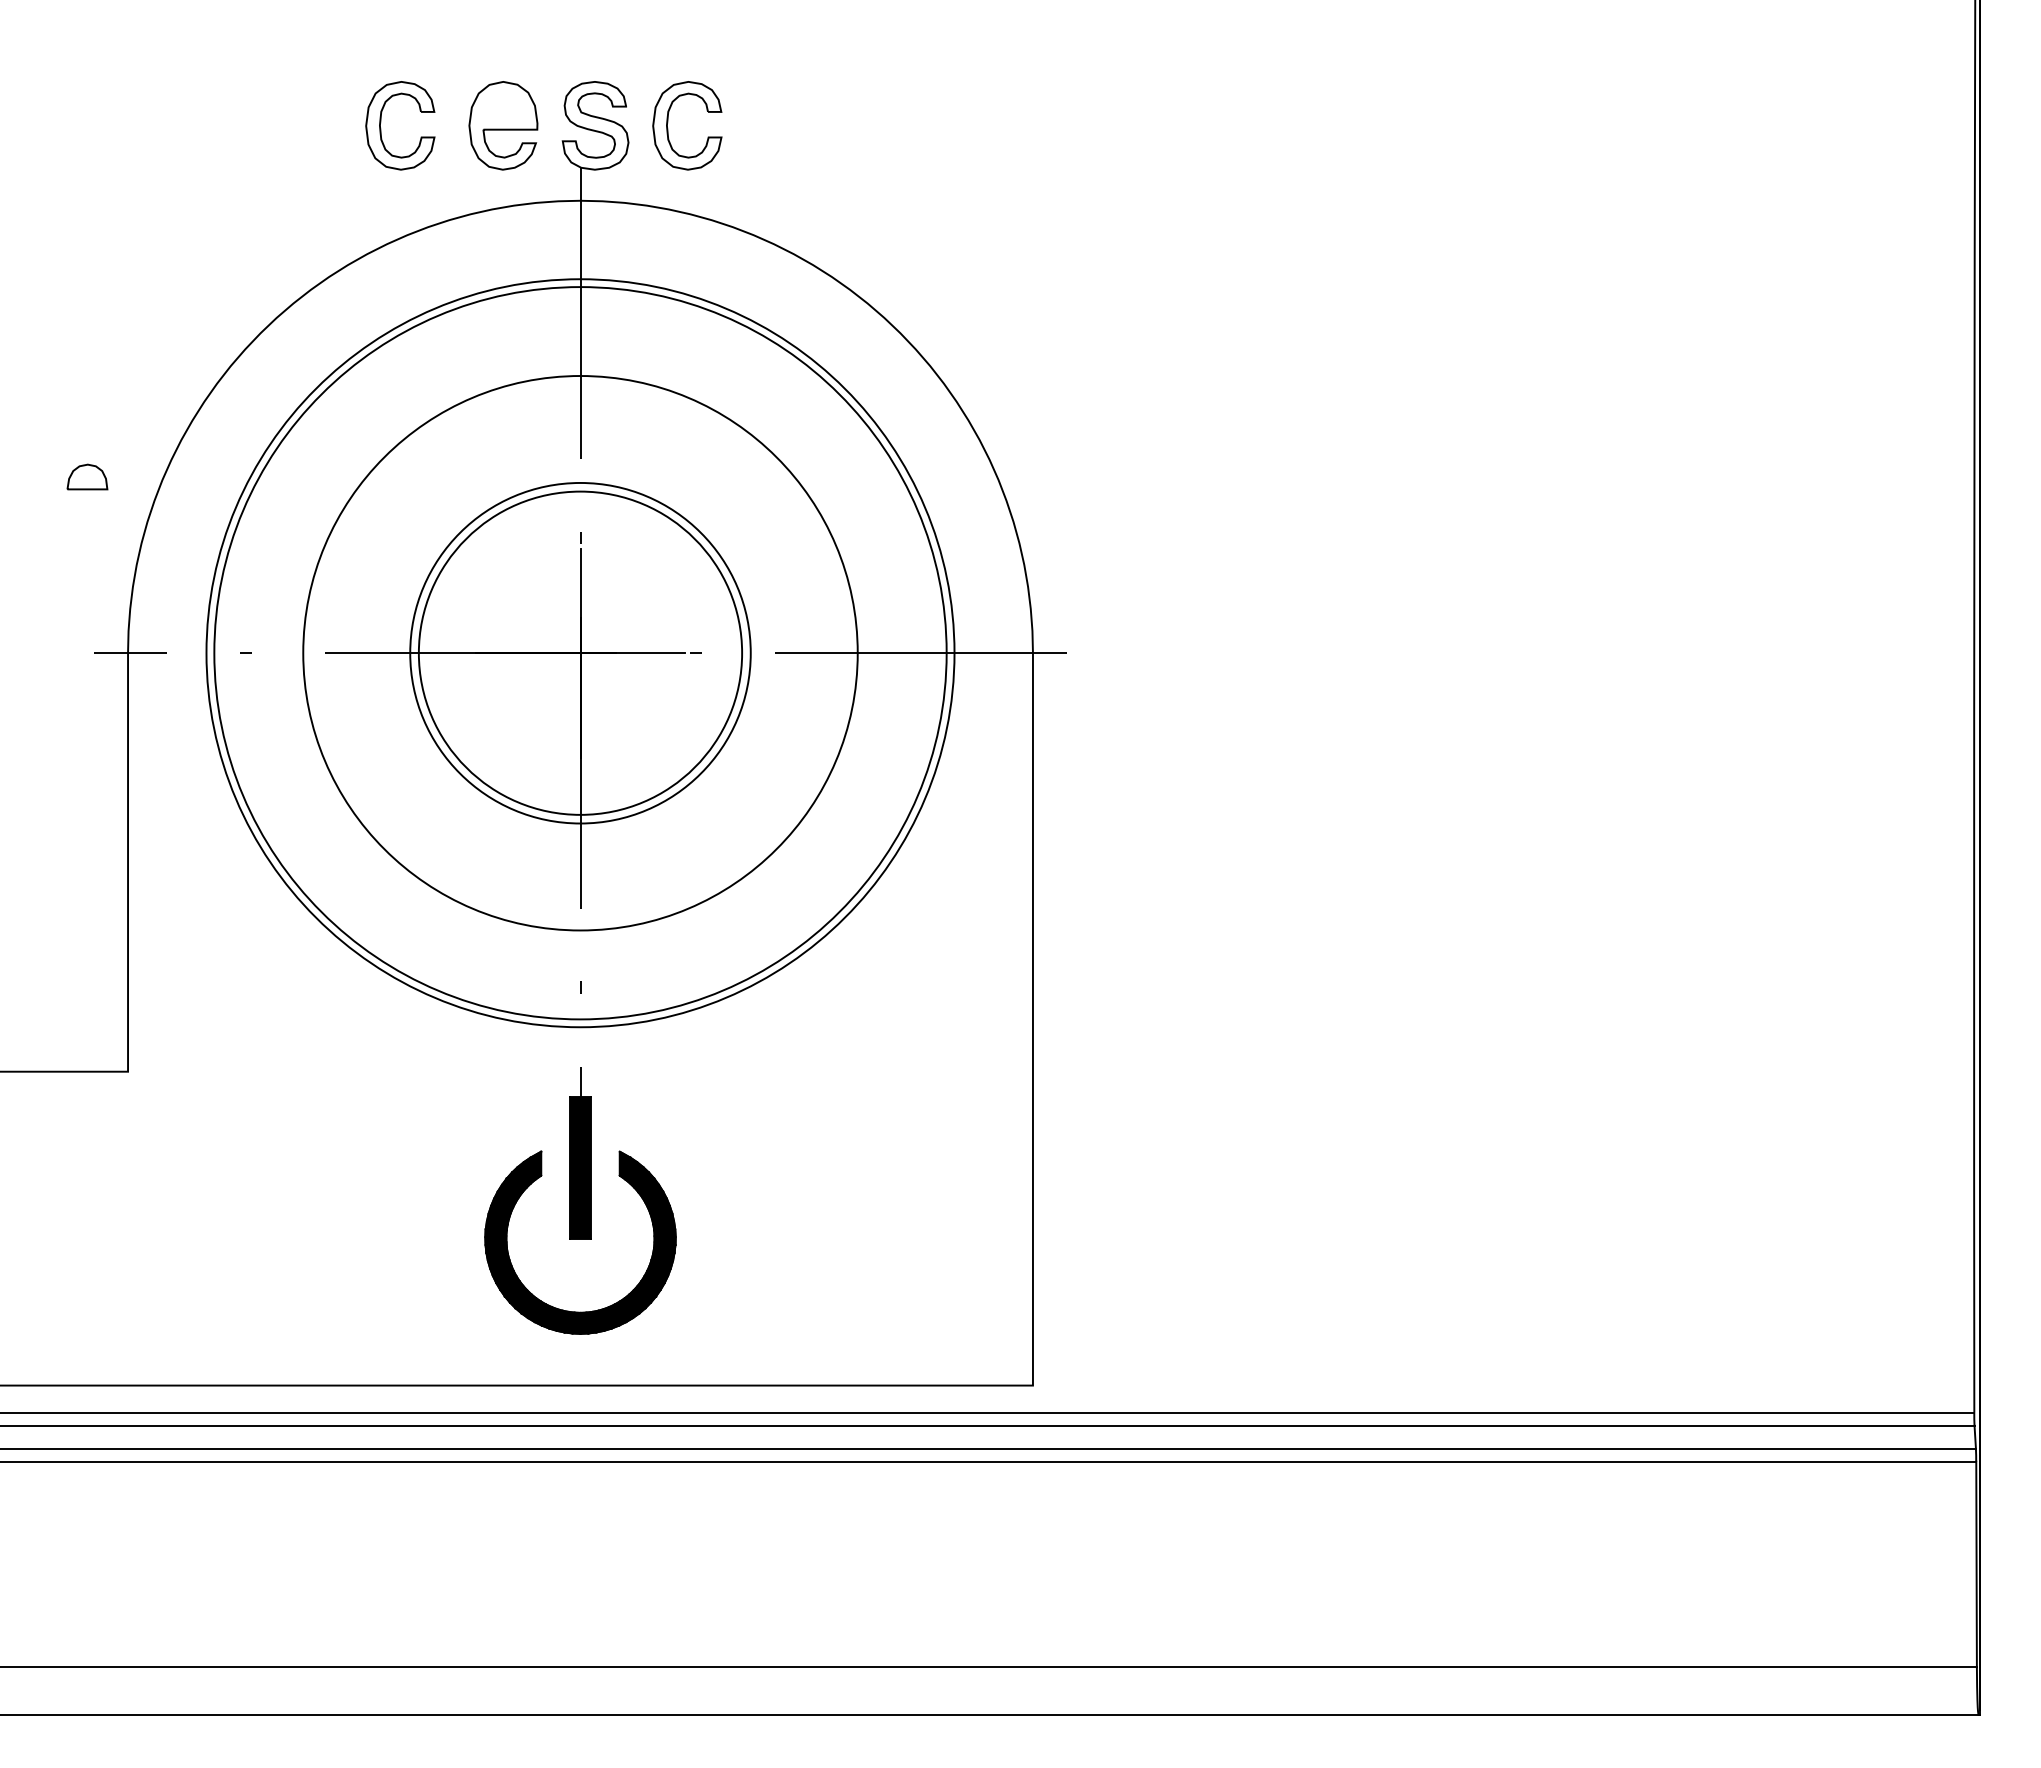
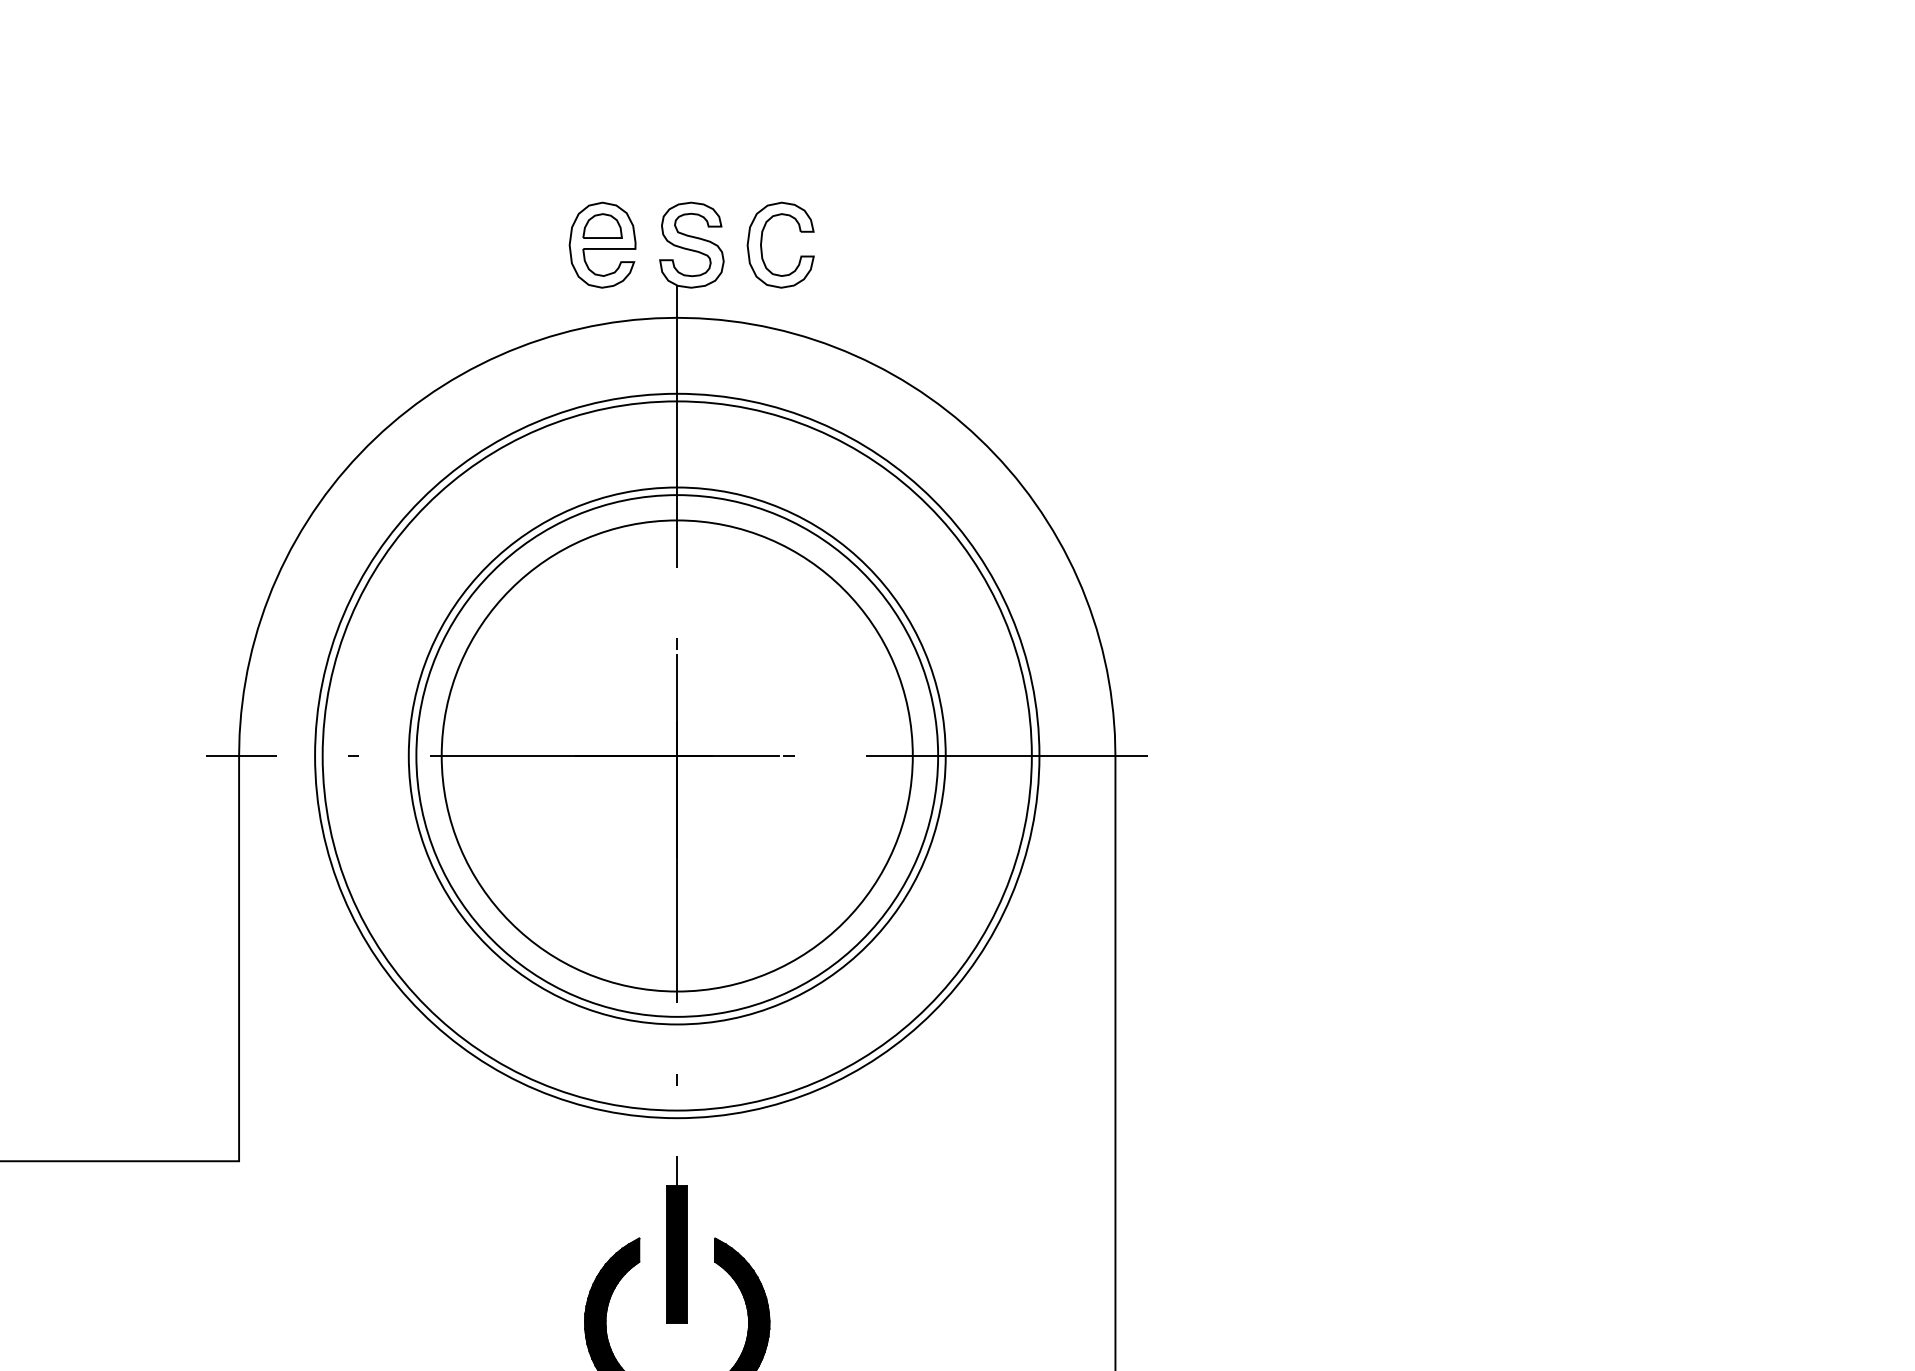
part: (381, 122) -> (484, 242), removed
part: (87, 476) -> (602, 225), moved
circle: (580, 652) -> (677, 755), size x1.67
circle: (580, 653) -> (677, 756), size x1.43

